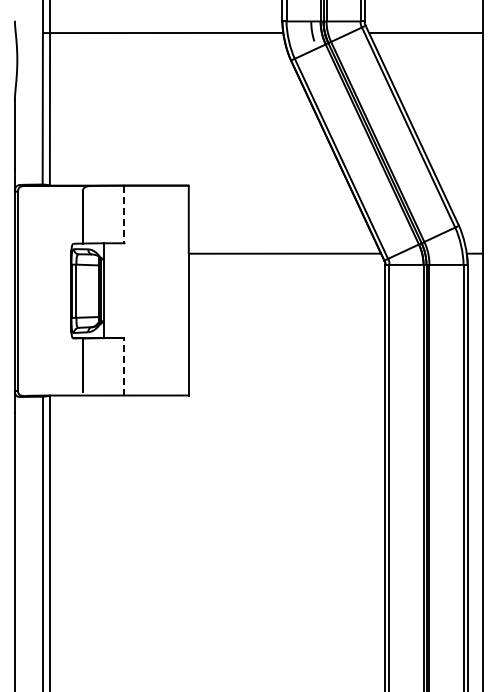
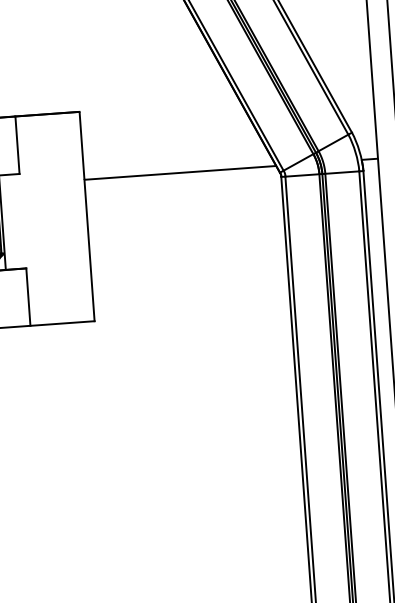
line: (124, 214) -> (17, 145), dashed -> solid
line: (124, 366) -> (28, 296), dashed -> solid

